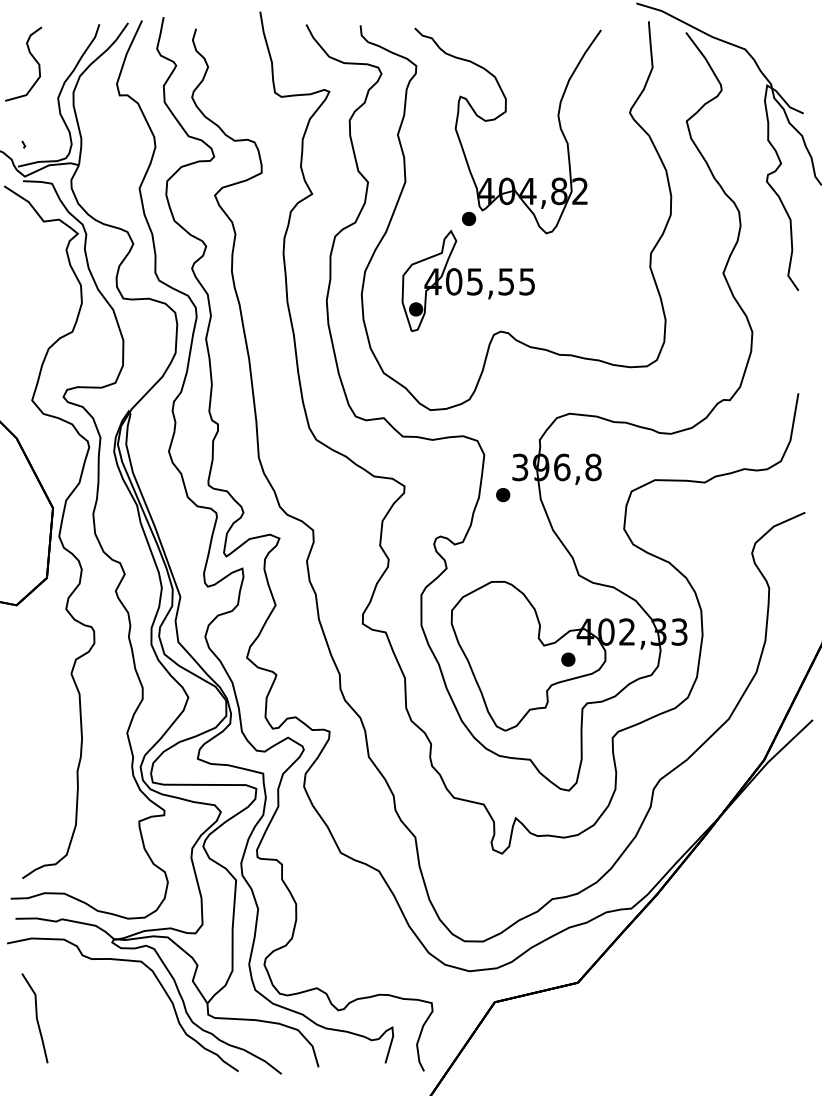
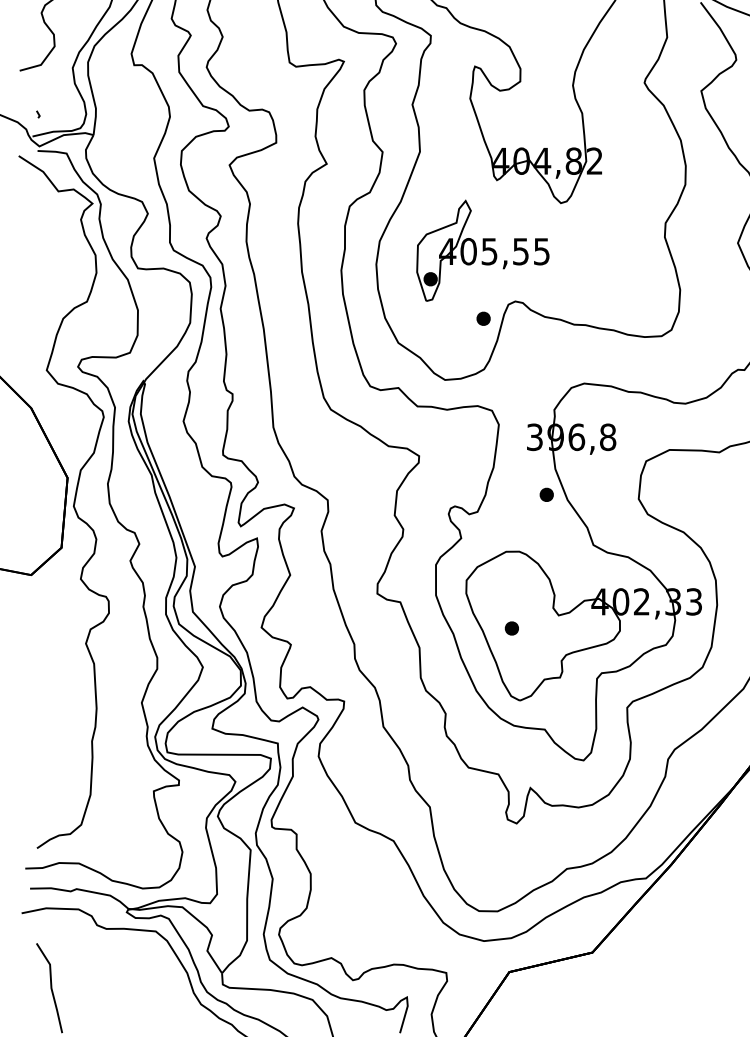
part: (469, 218) -> (484, 318), moved
part: (503, 495) -> (547, 495), moved
part: (568, 659) -> (512, 628), moved

